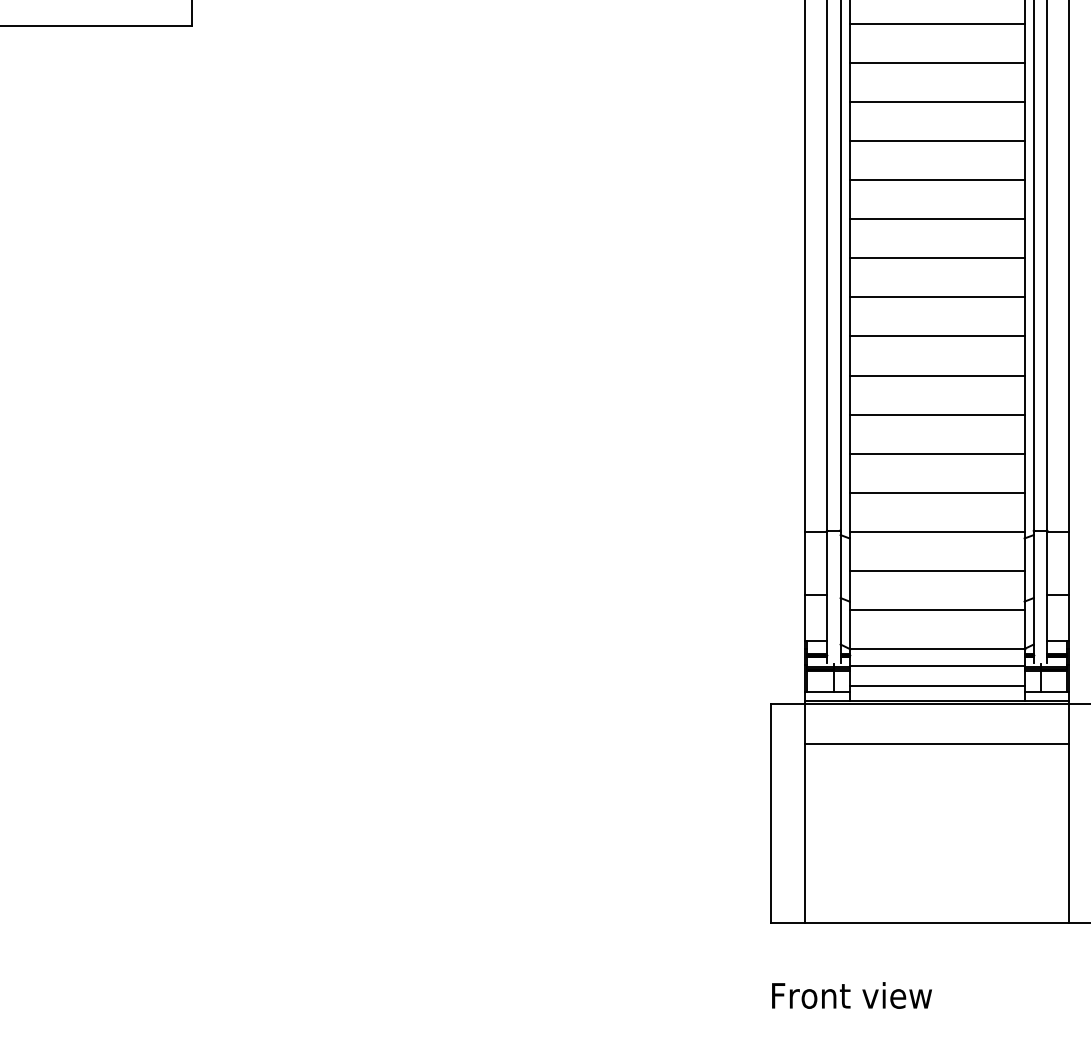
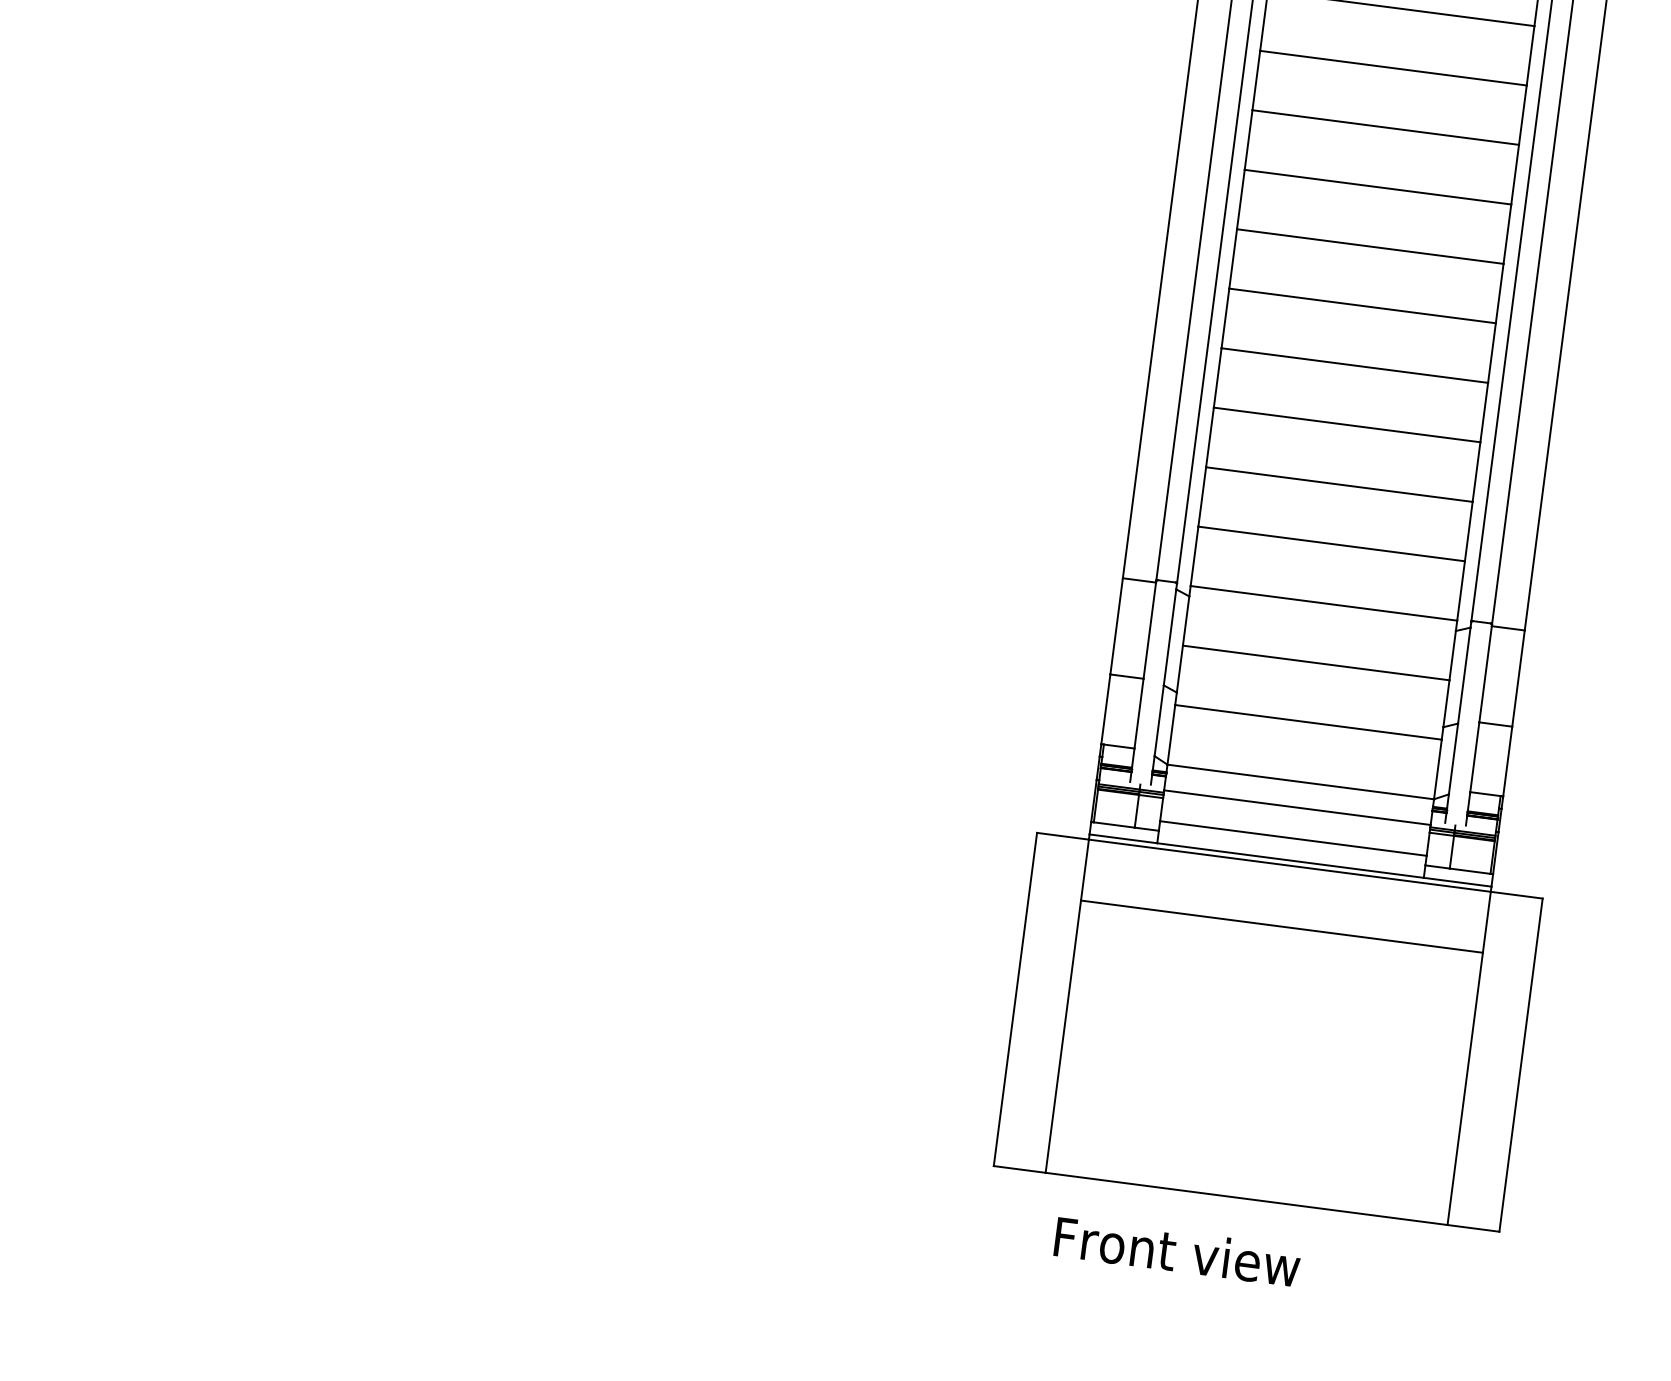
text: (851, 995) -> (1176, 1251), moved

